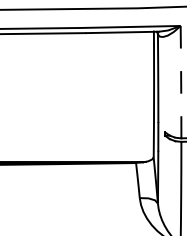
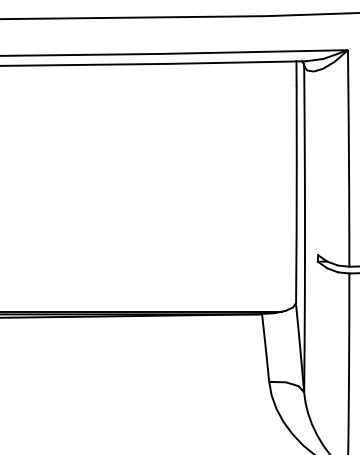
line: (181, 82) -> (349, 159), dashed -> solid

